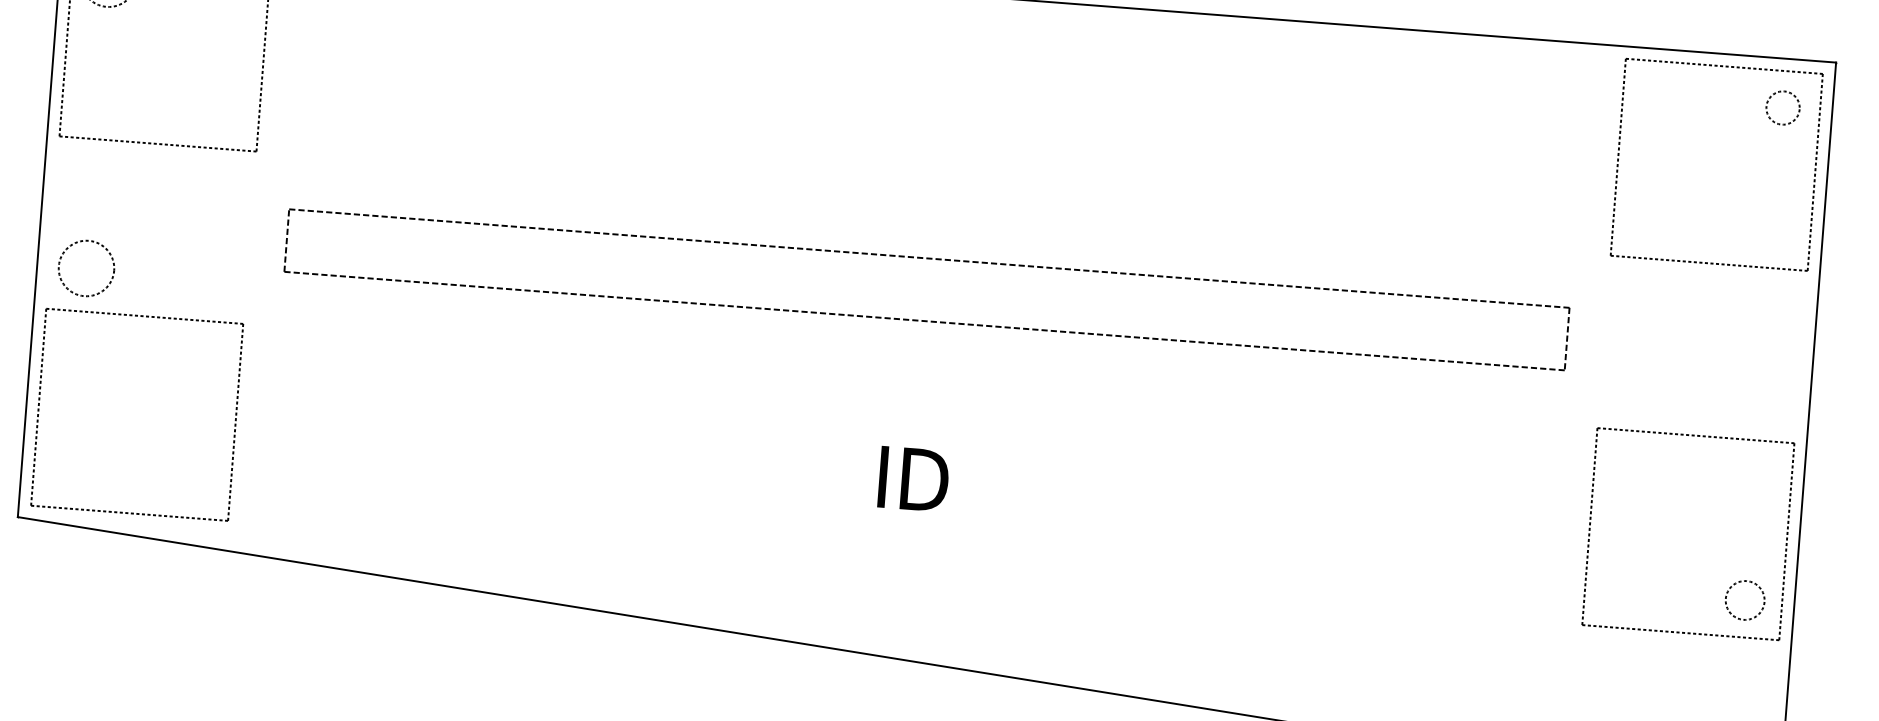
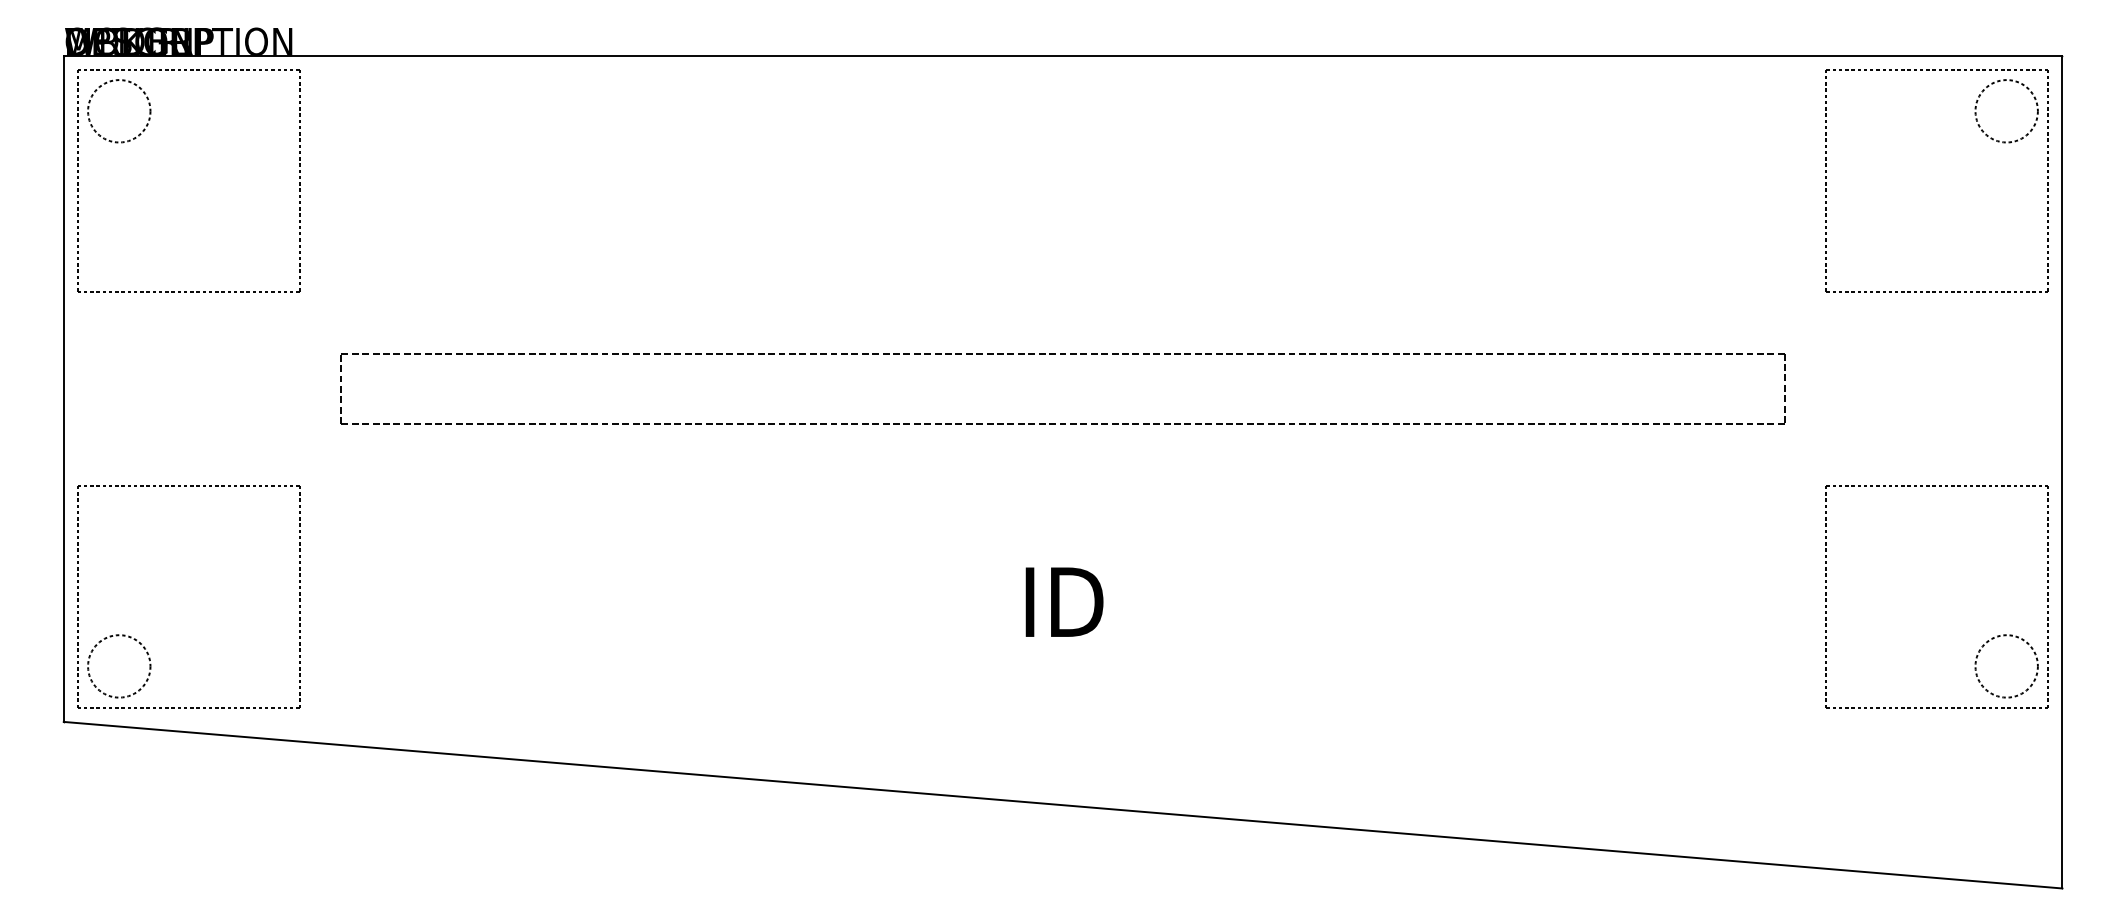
circle: (1782, 108) -> (2006, 111), size x1.67
circle: (86, 268) -> (119, 666), moved
circle: (1744, 600) -> (2006, 666), size x1.43

